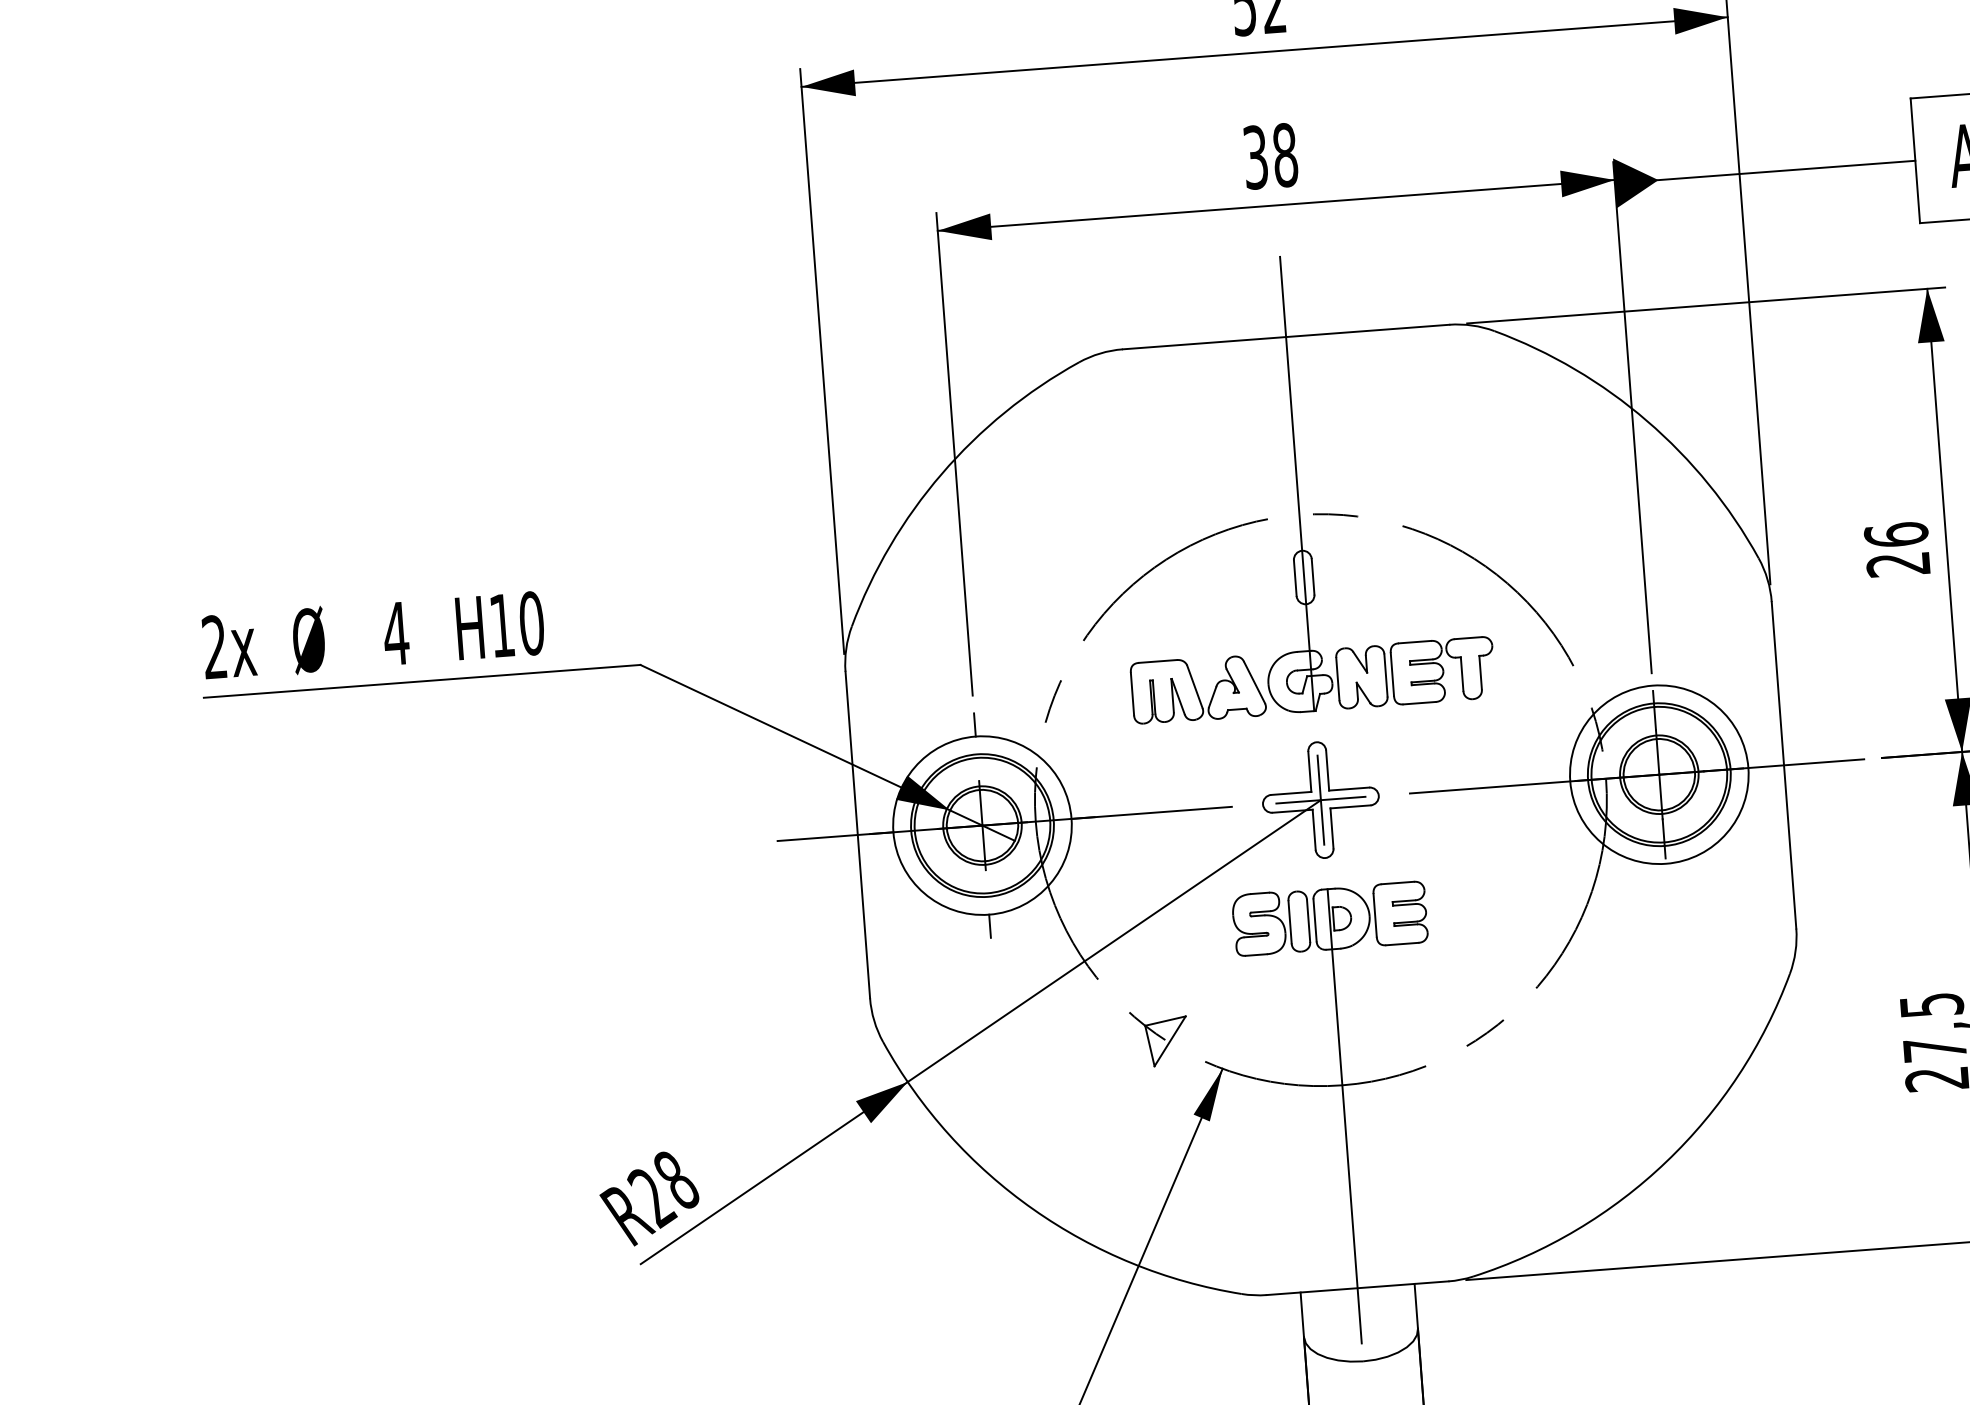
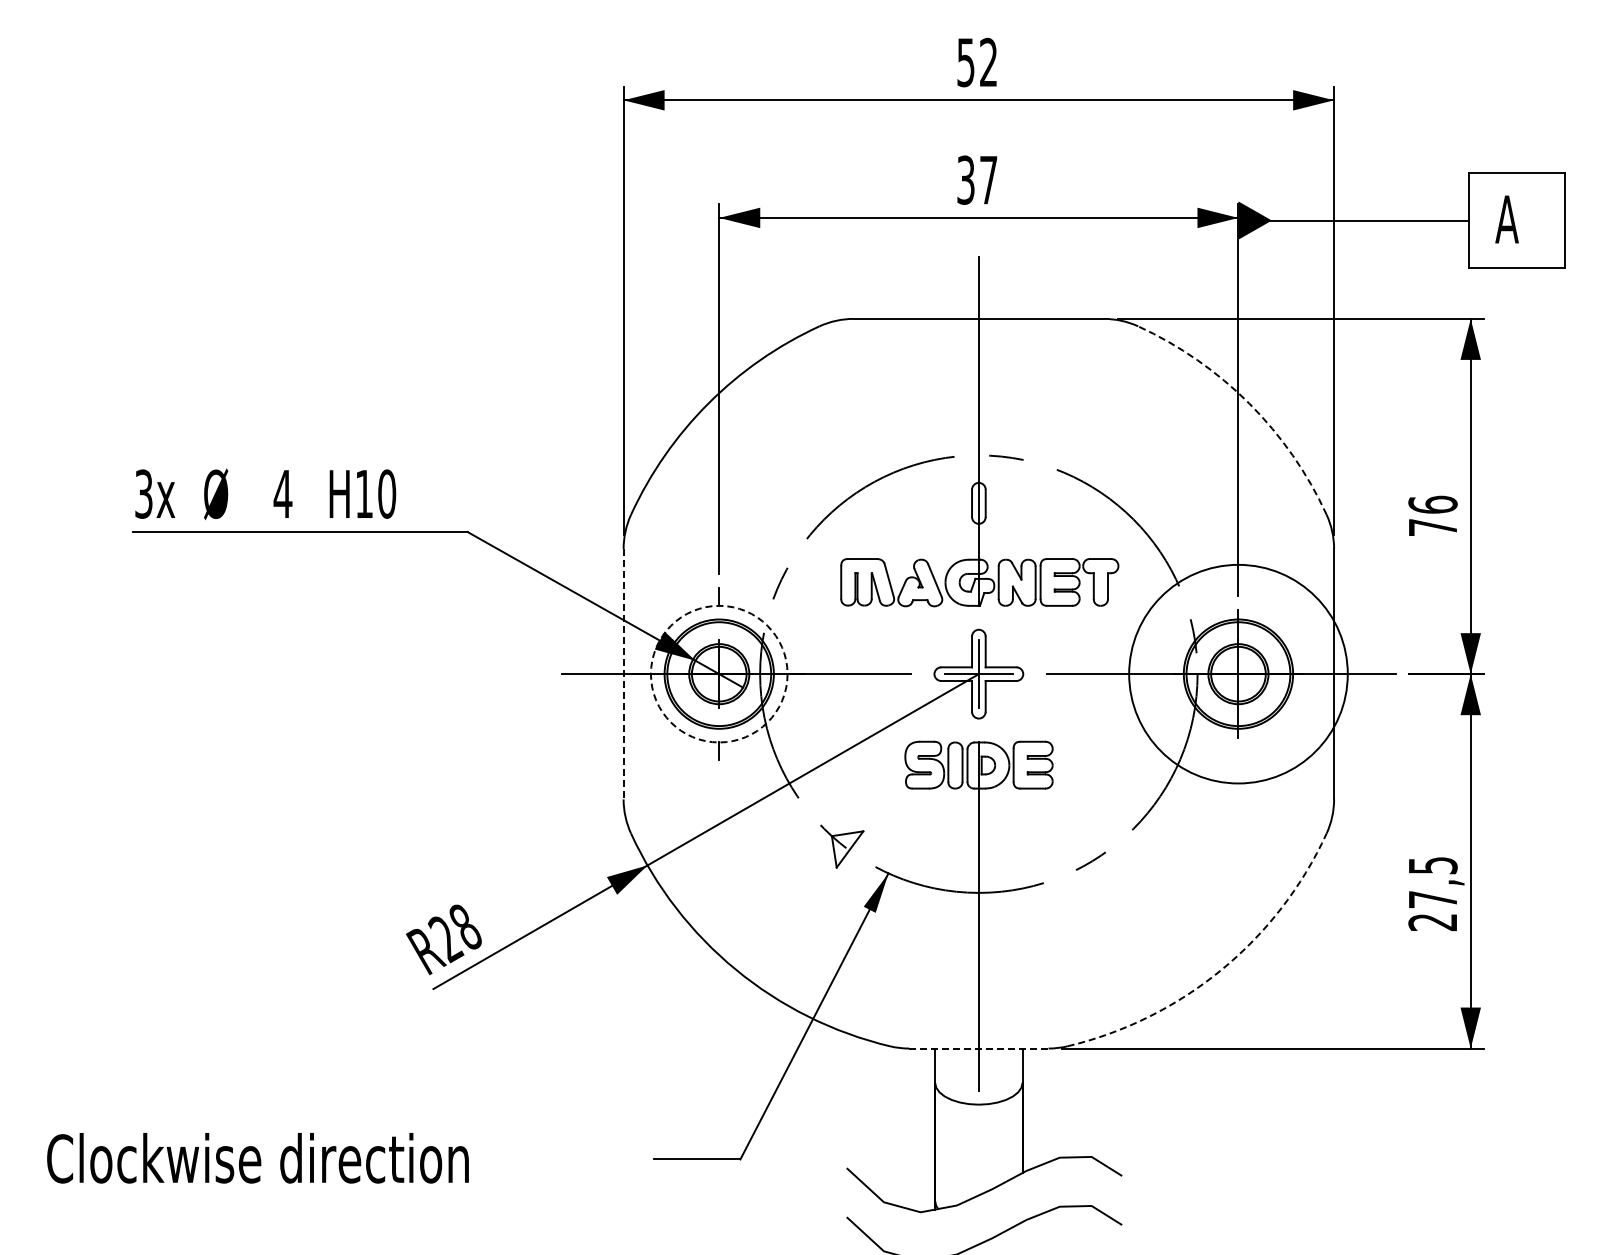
text: (1284, 154) -> (988, 179), 38 -> 37
arc: (1647, 420) -> (1249, 403), solid -> dashed
text: (1897, 564) -> (1432, 527), 26 -> 76
text: (214, 646) -> (143, 493), 2x -> 3x
circle: (1659, 773) -> (1238, 673), size x1.6
circle: (981, 824) -> (718, 673), solid -> dashed
line: (857, 835) -> (623, 674), solid -> dashed
arc: (1666, 1161) -> (1221, 969), solid -> dashed
line: (1357, 1288) -> (978, 1048), solid -> dashed

